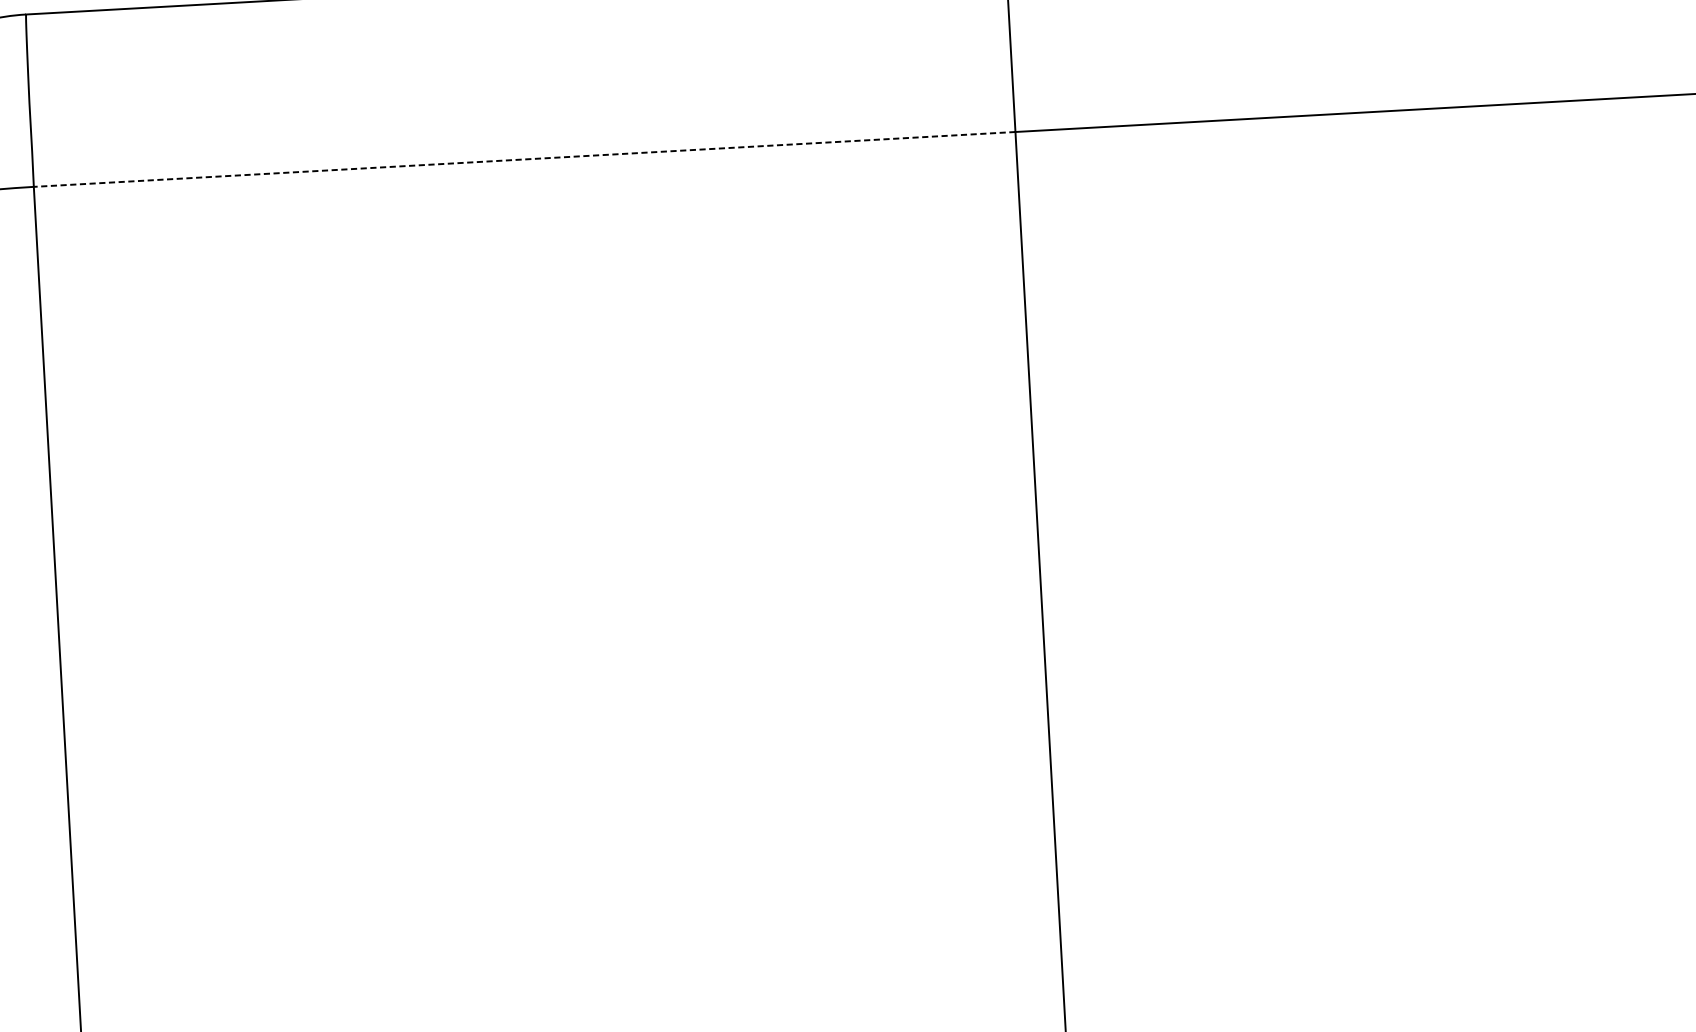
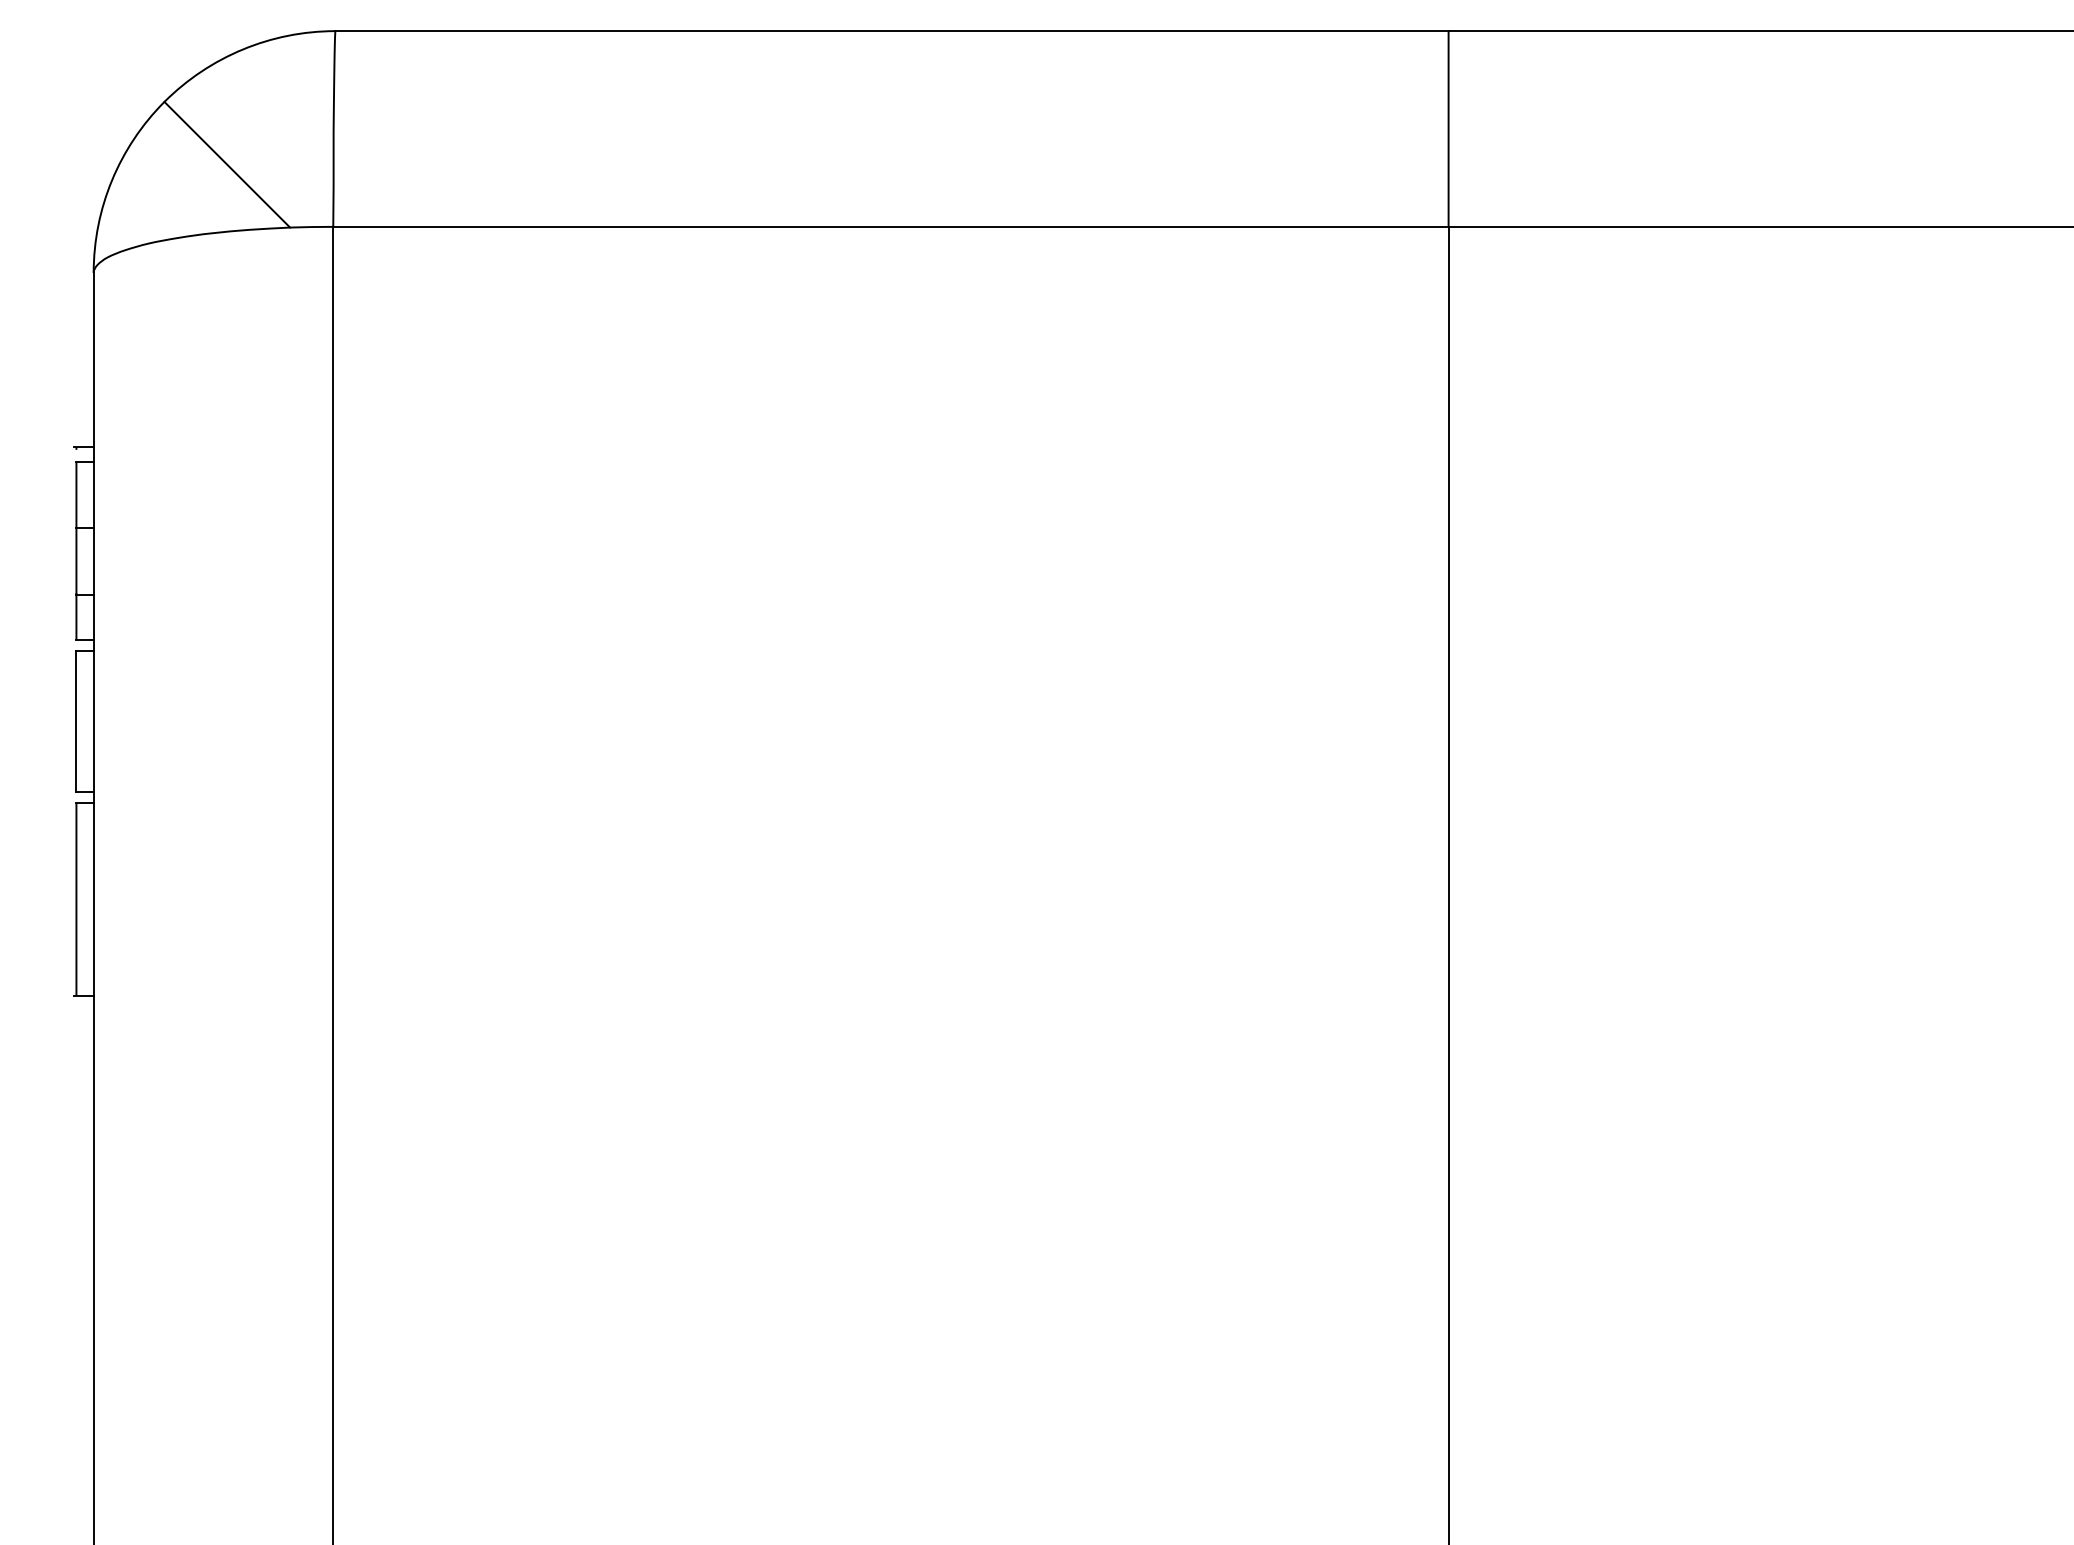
line: (524, 159) -> (890, 226), dashed -> solid

